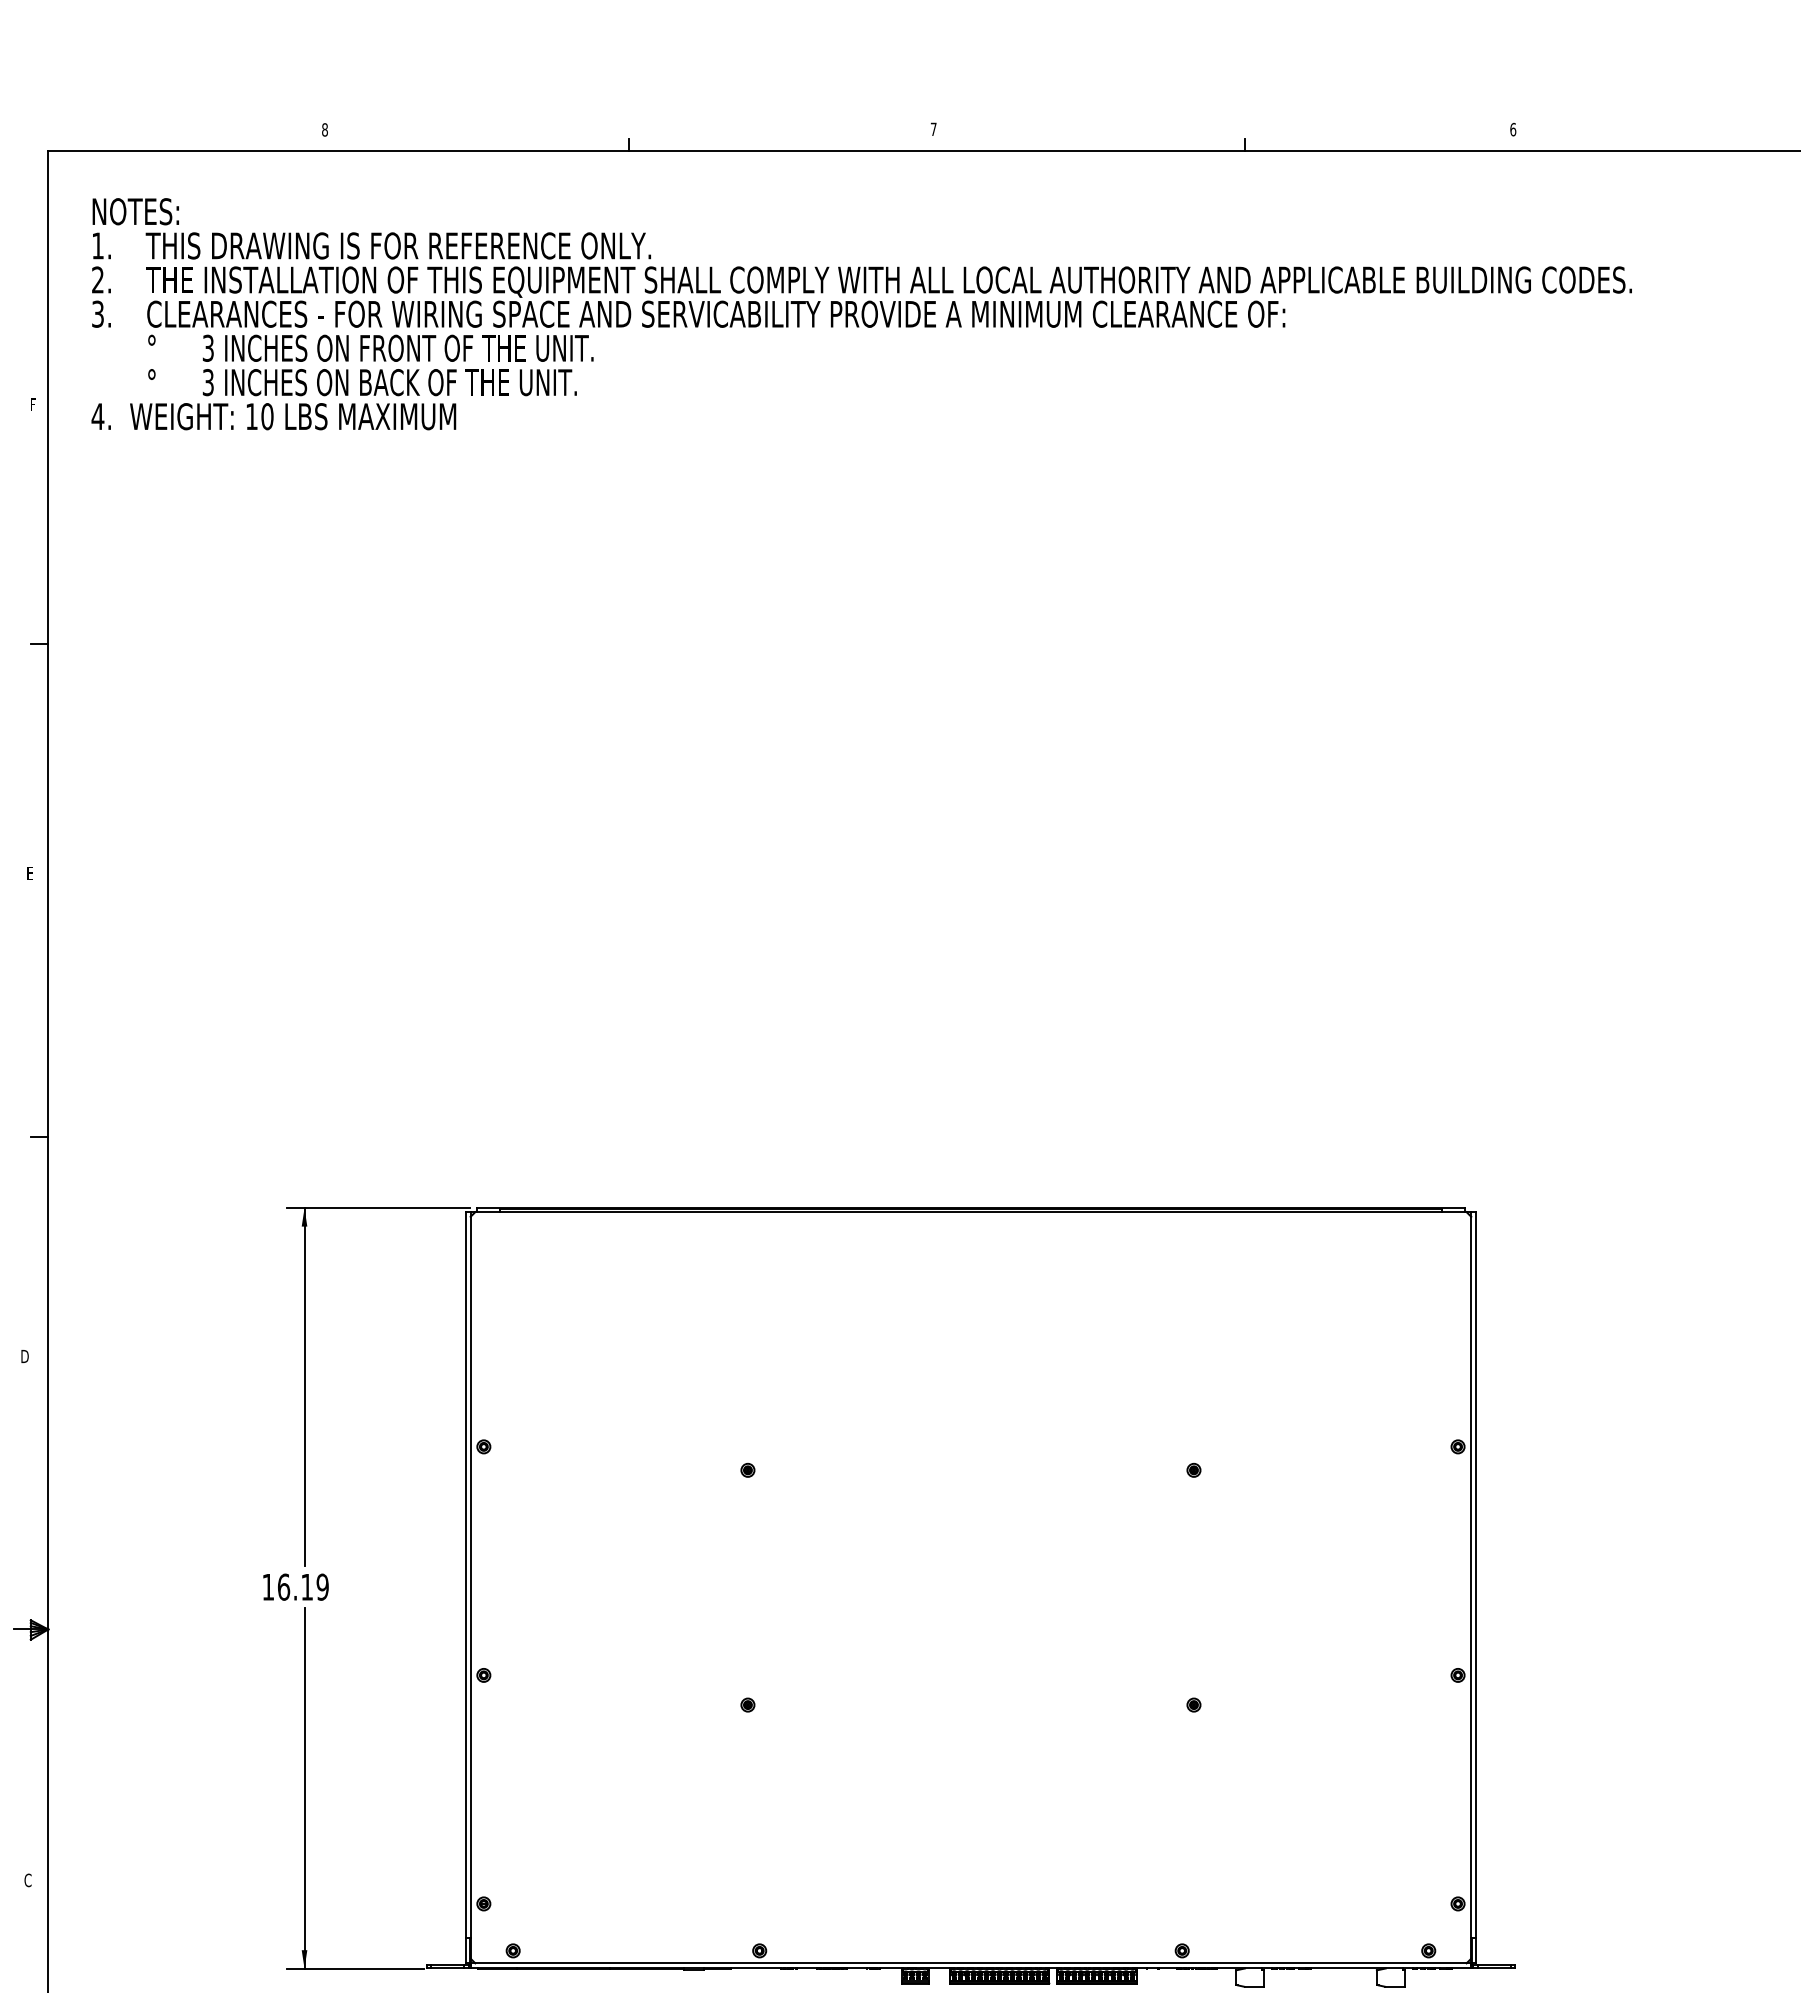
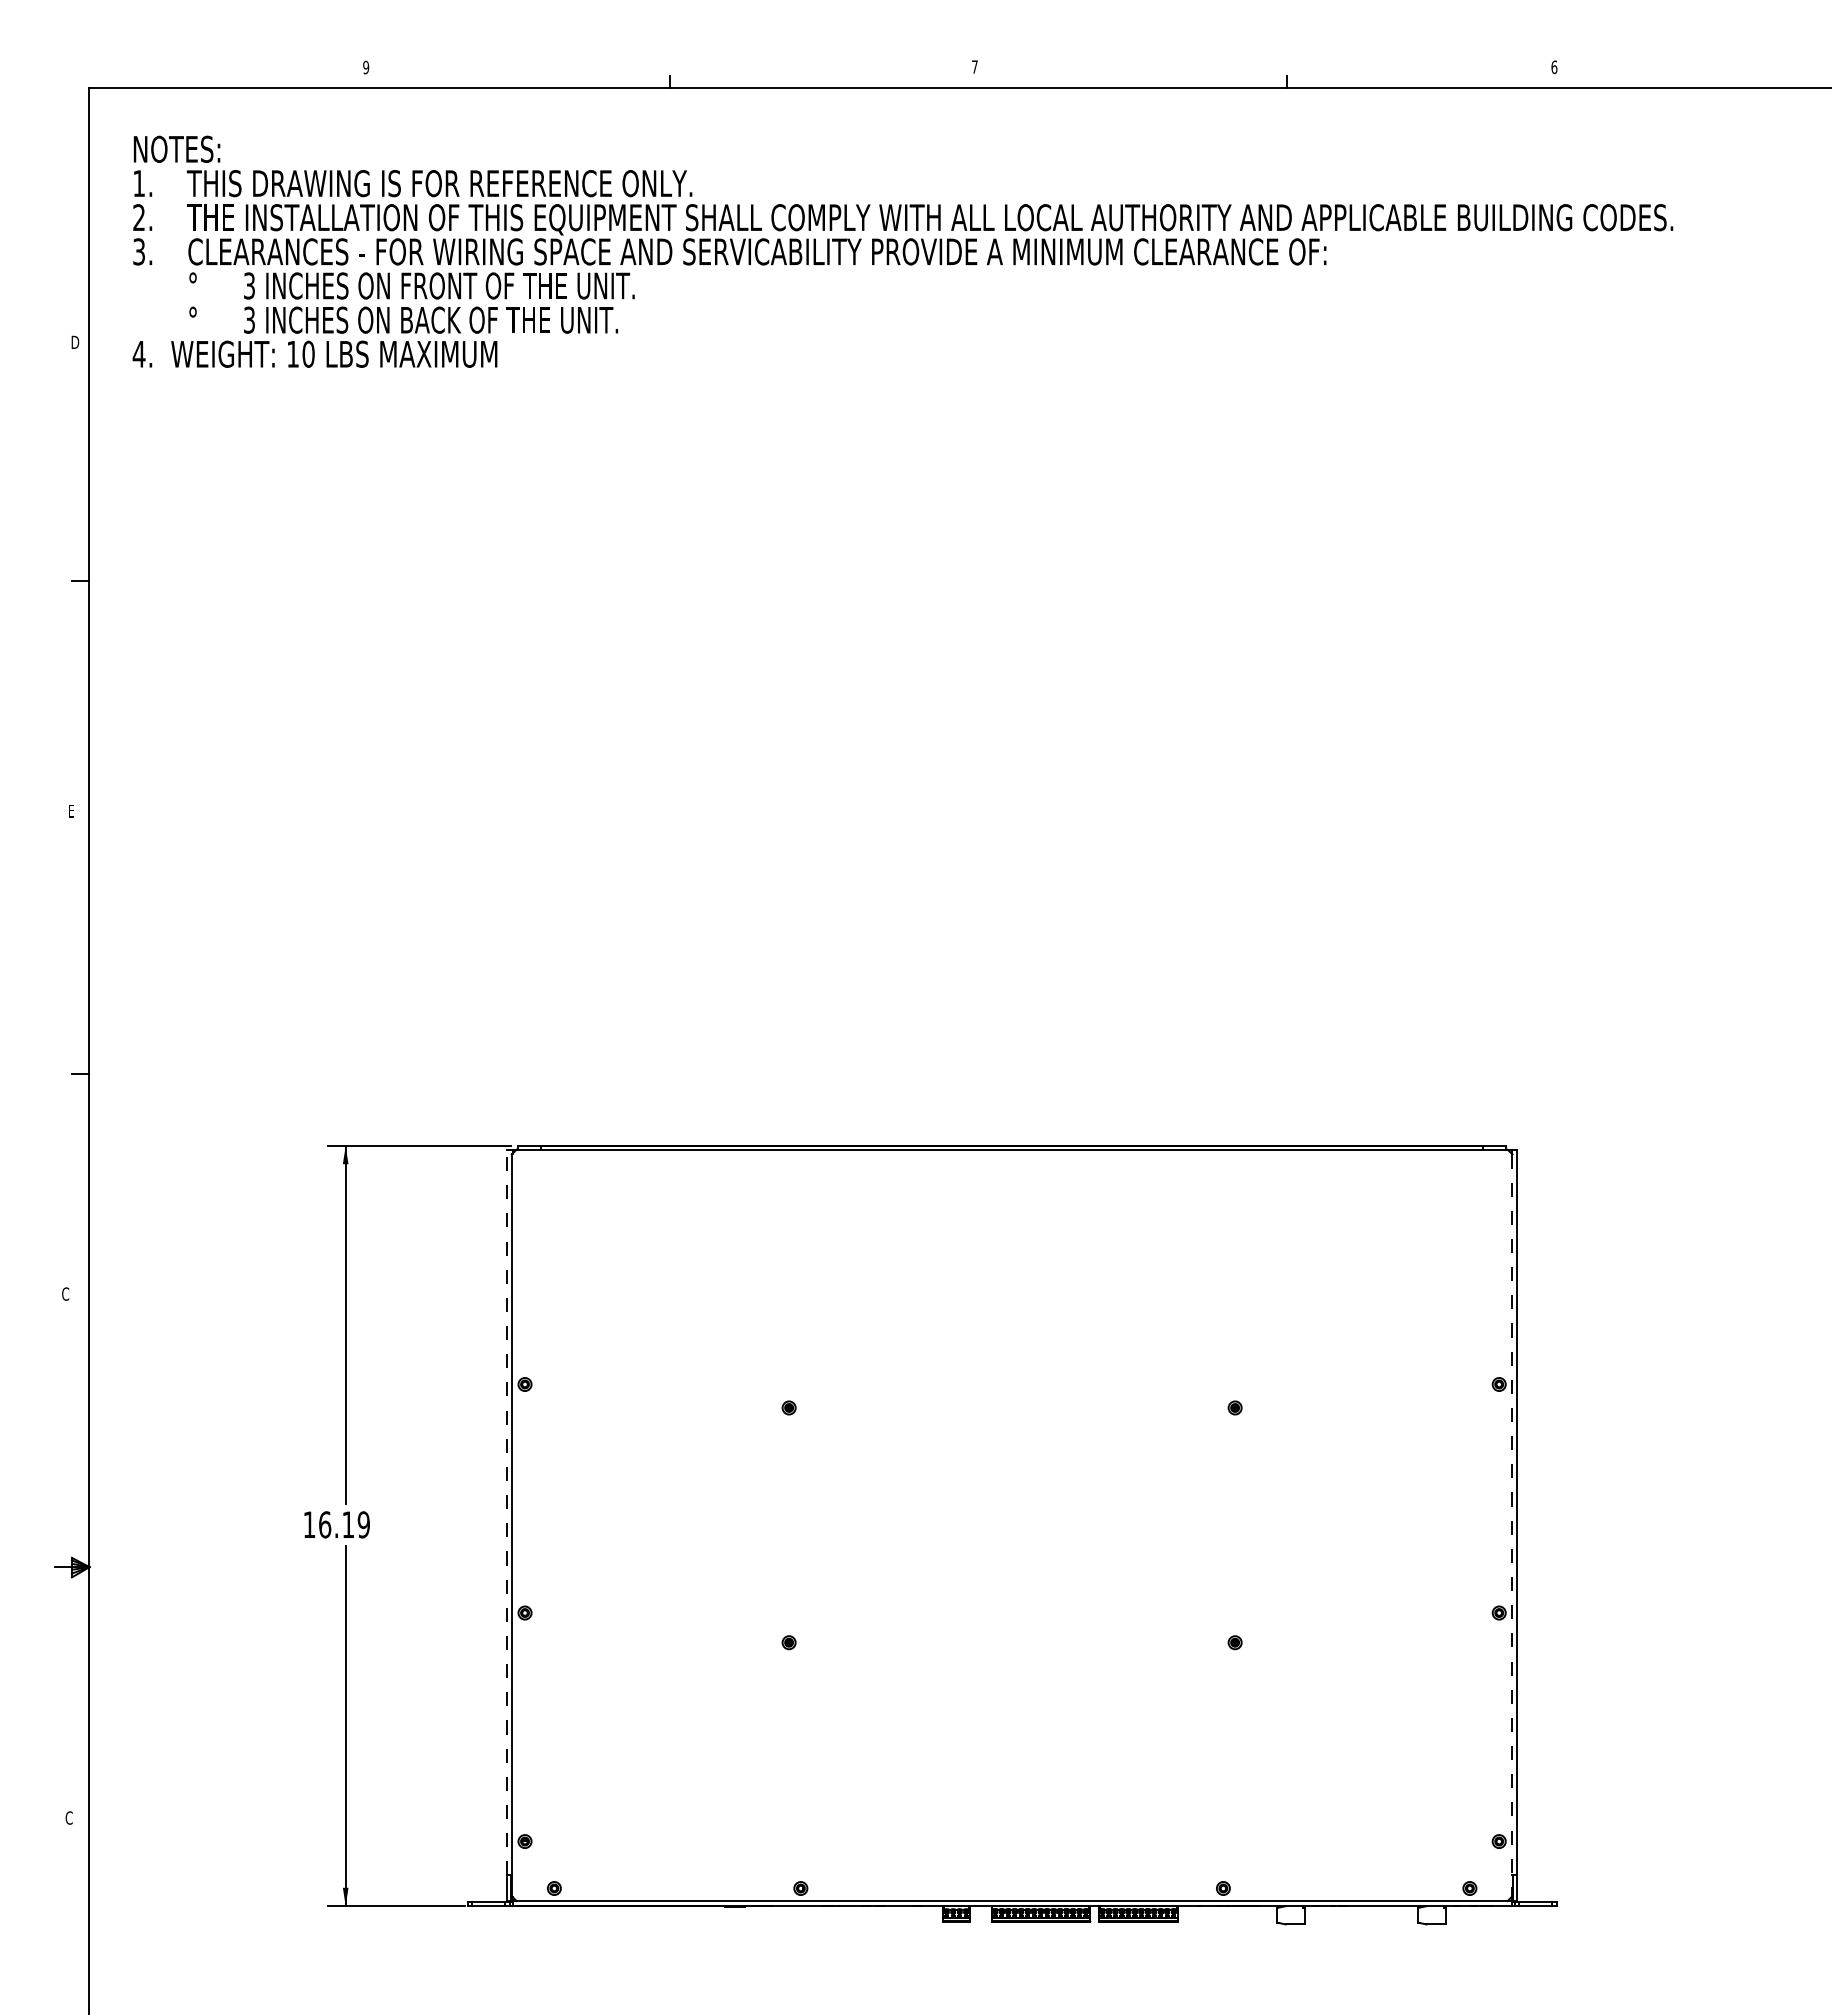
text: (325, 129) -> (366, 67), 8 -> 9
text: (34, 403) -> (75, 341), F -> D
text: (24, 1355) -> (65, 1293), D -> C
line: (466, 1574) -> (507, 1512), solid -> dashed
line: (1471, 1587) -> (1512, 1525), solid -> dashed

